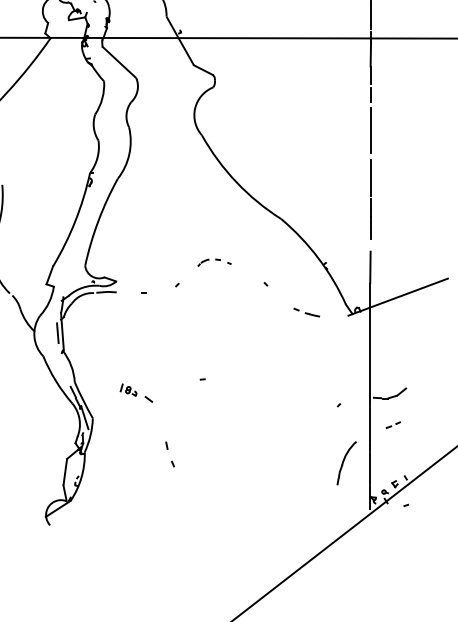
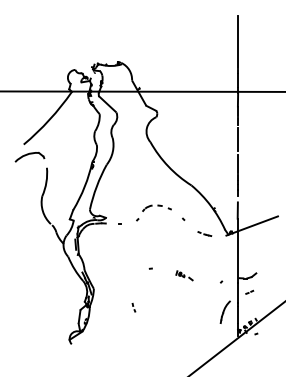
part: (213, 261) -> (156, 207), size x1.67
part: (136, 392) -> (184, 275), moved
part: (169, 454) -> (133, 307), size x0.62

